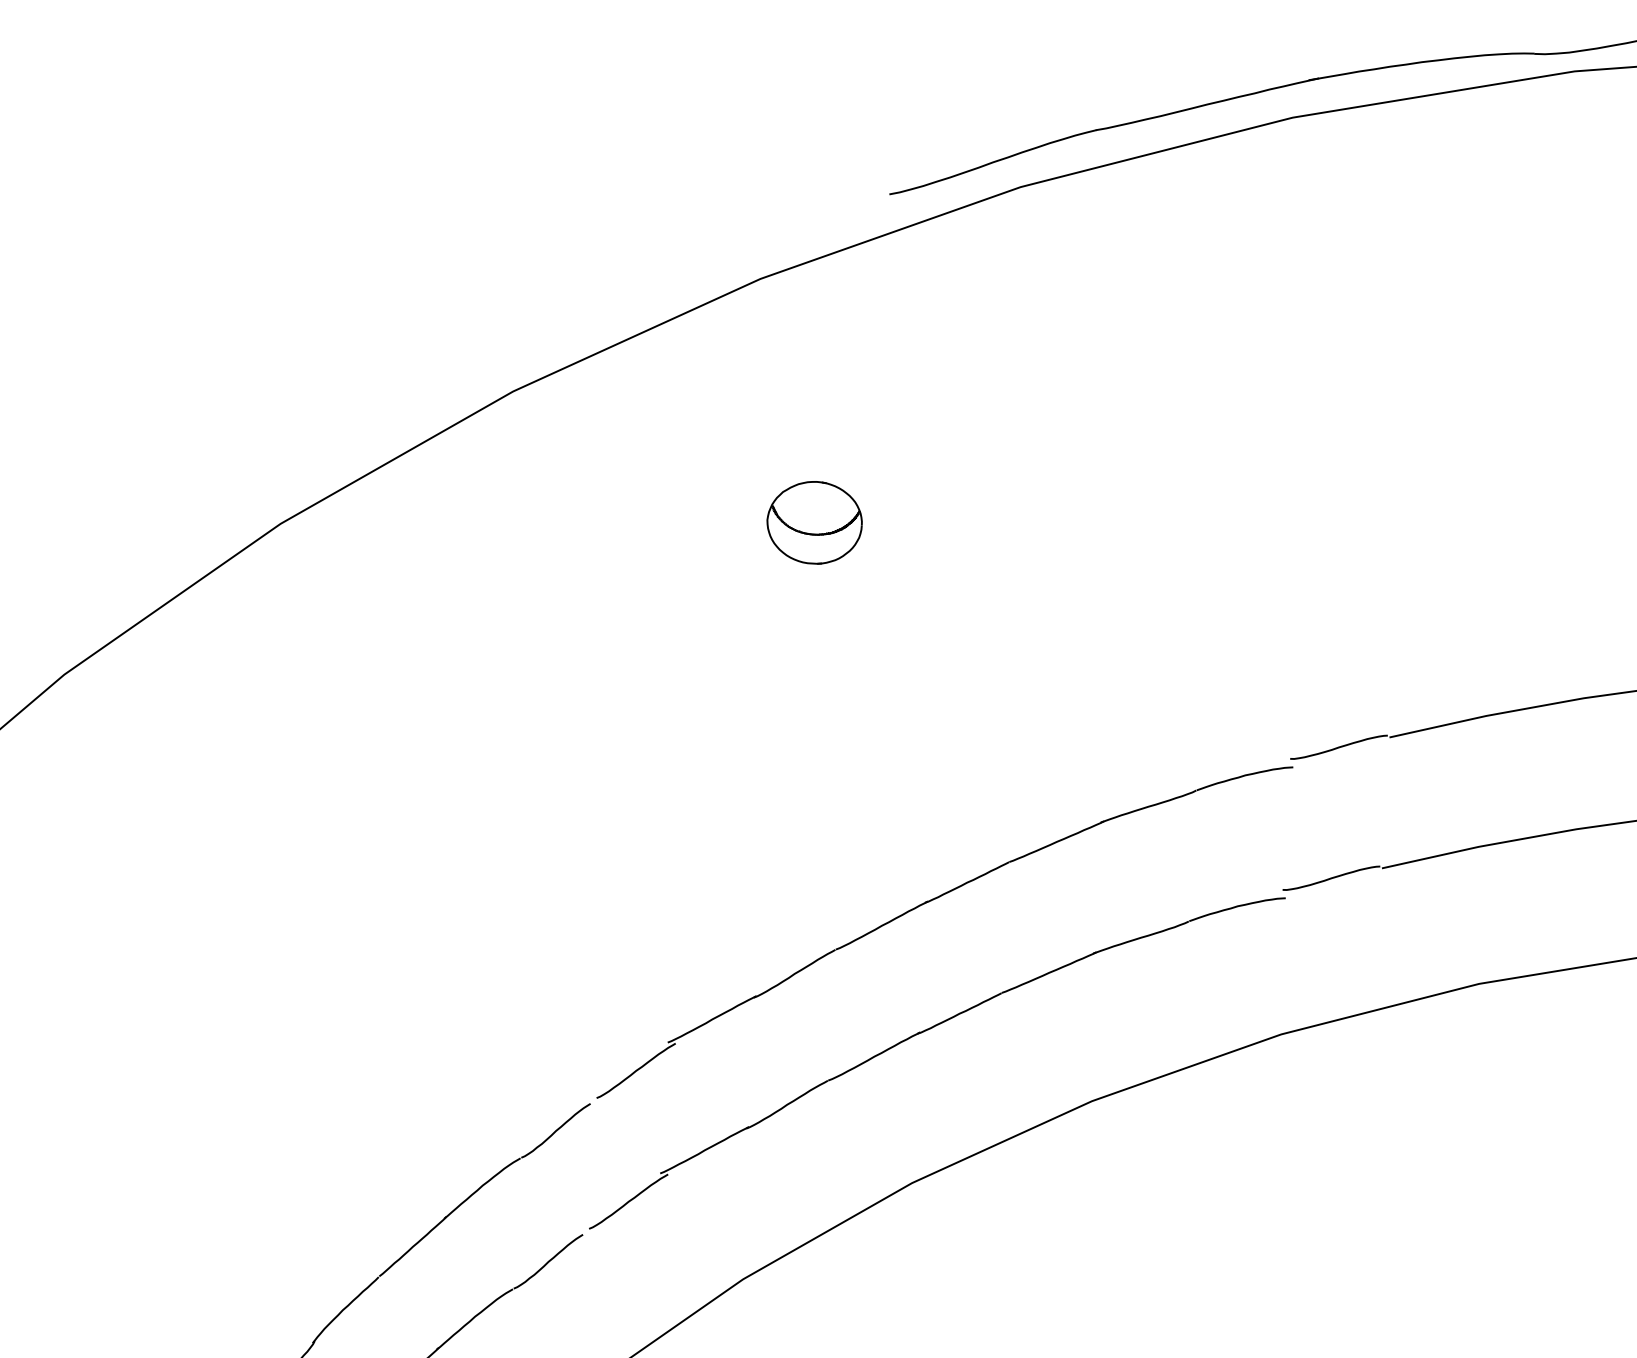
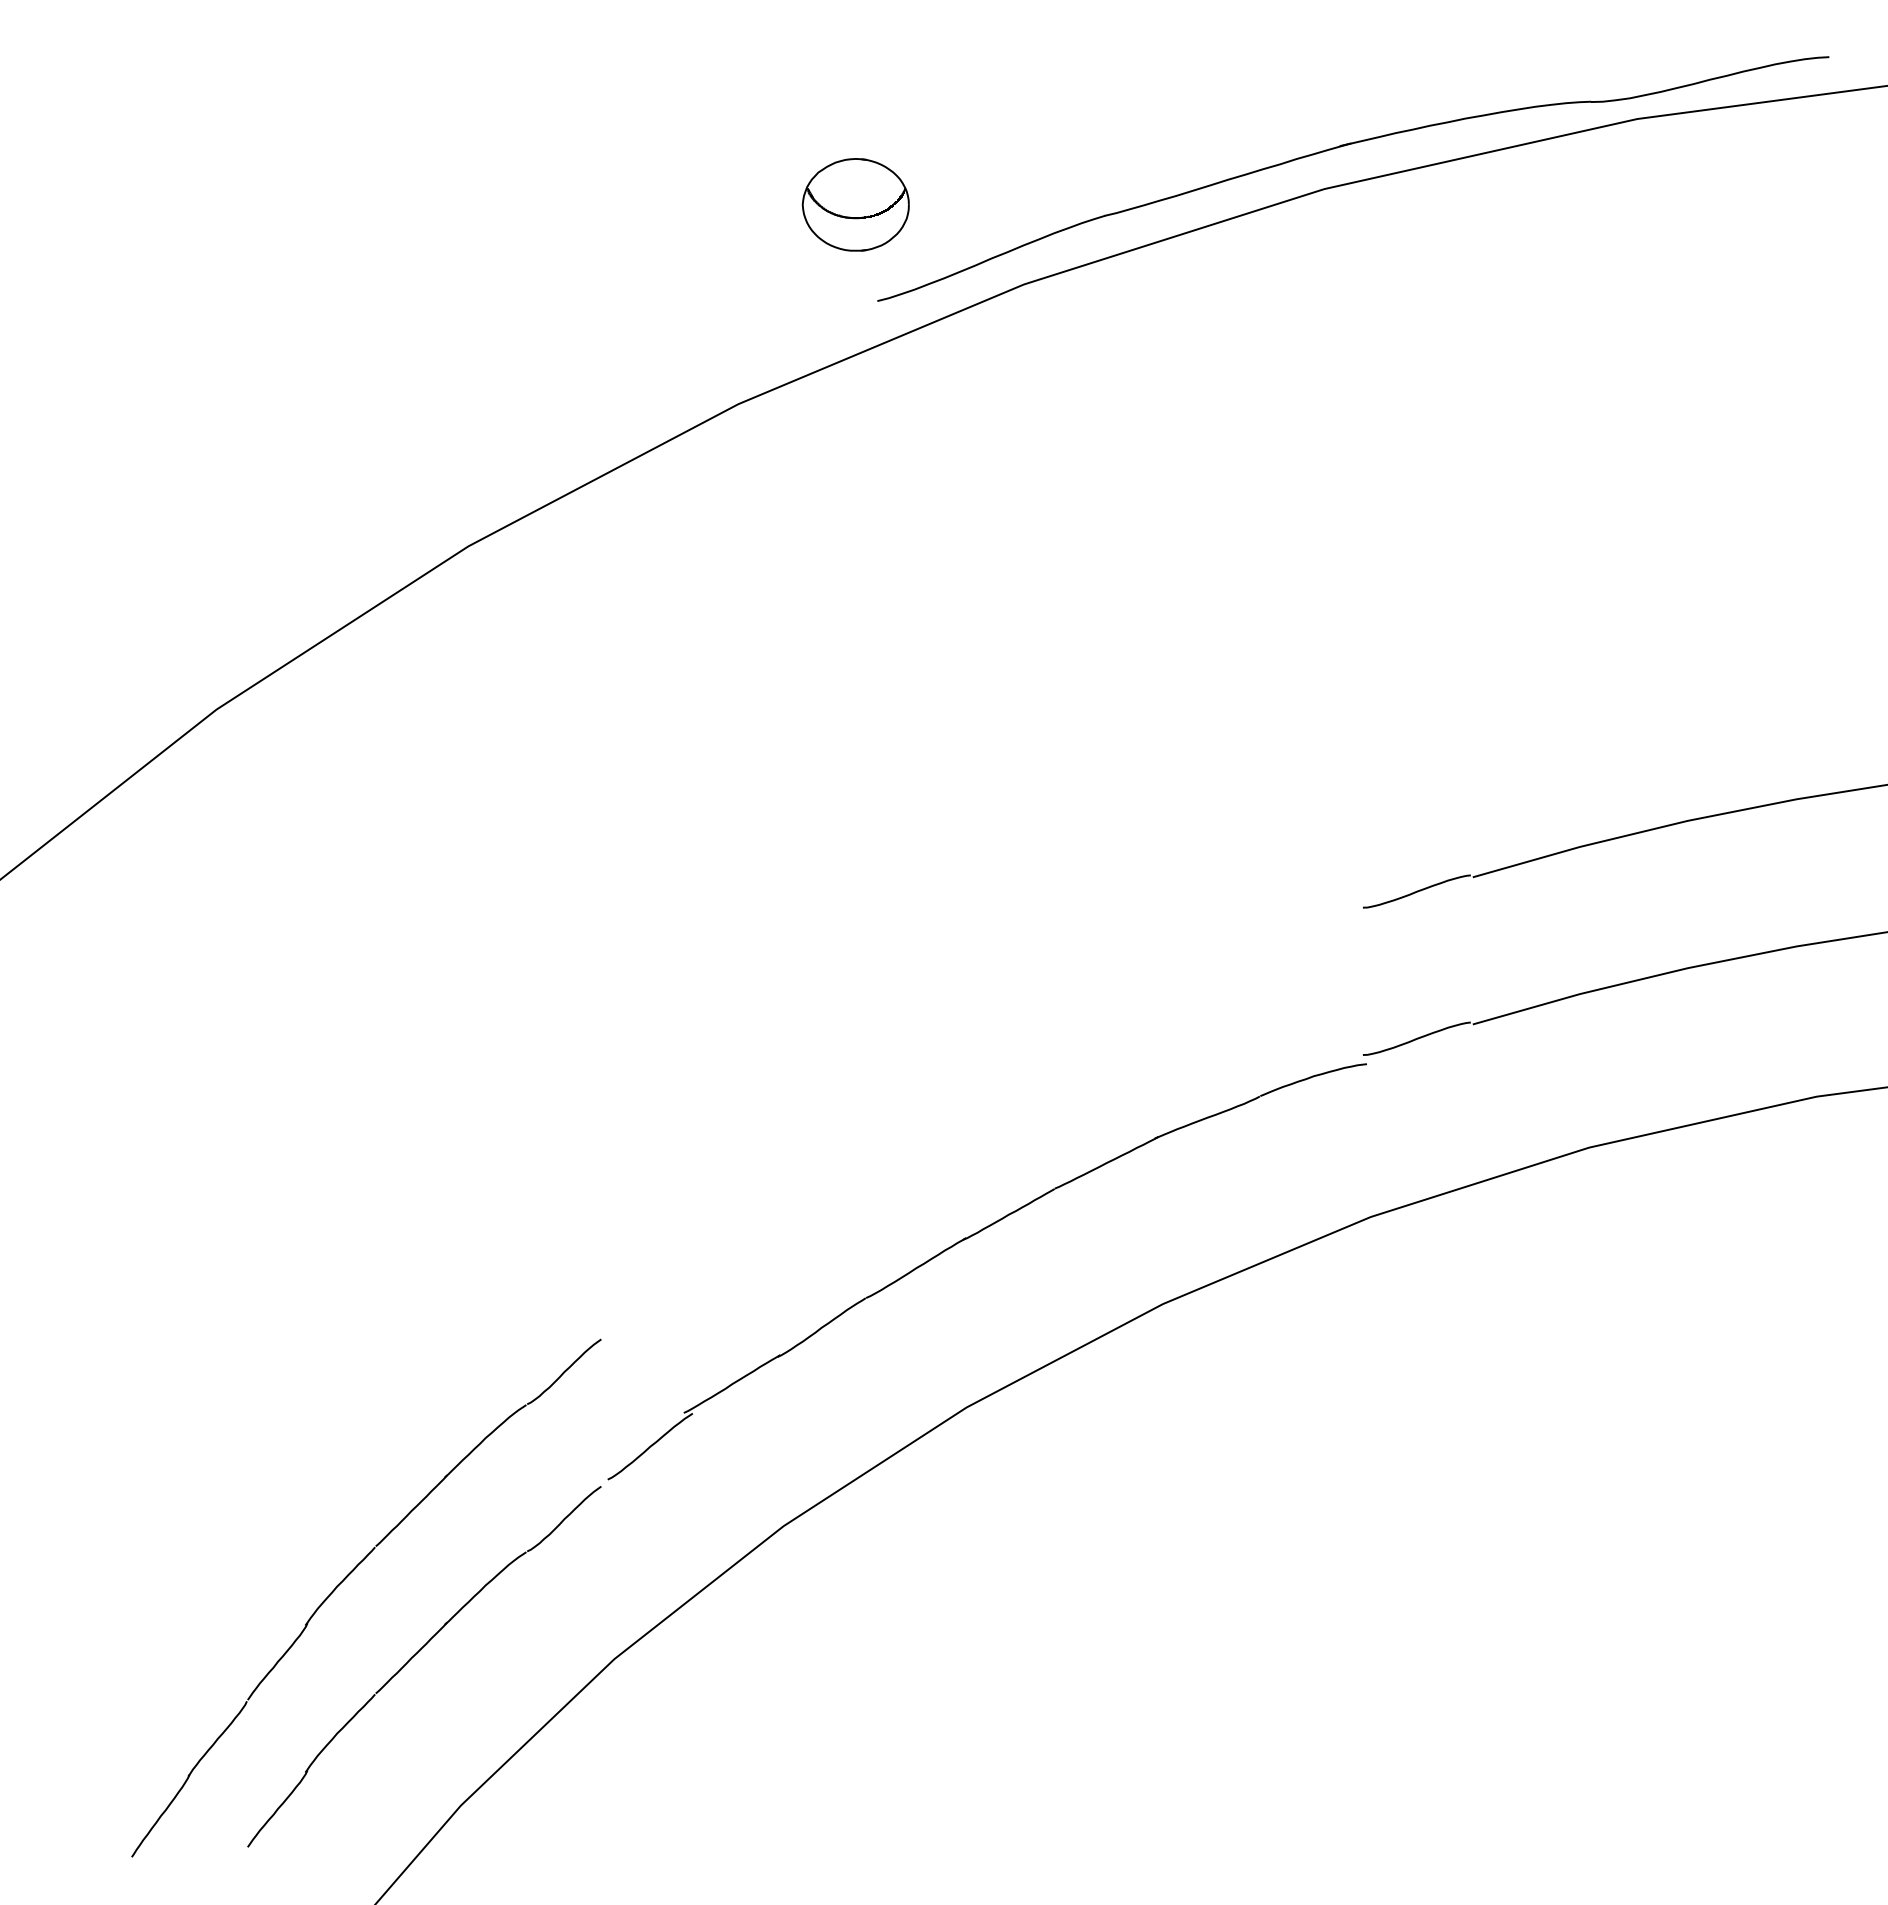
part: (814, 522) -> (855, 204), moved
part: (931, 901) -> (970, 1090), removed

